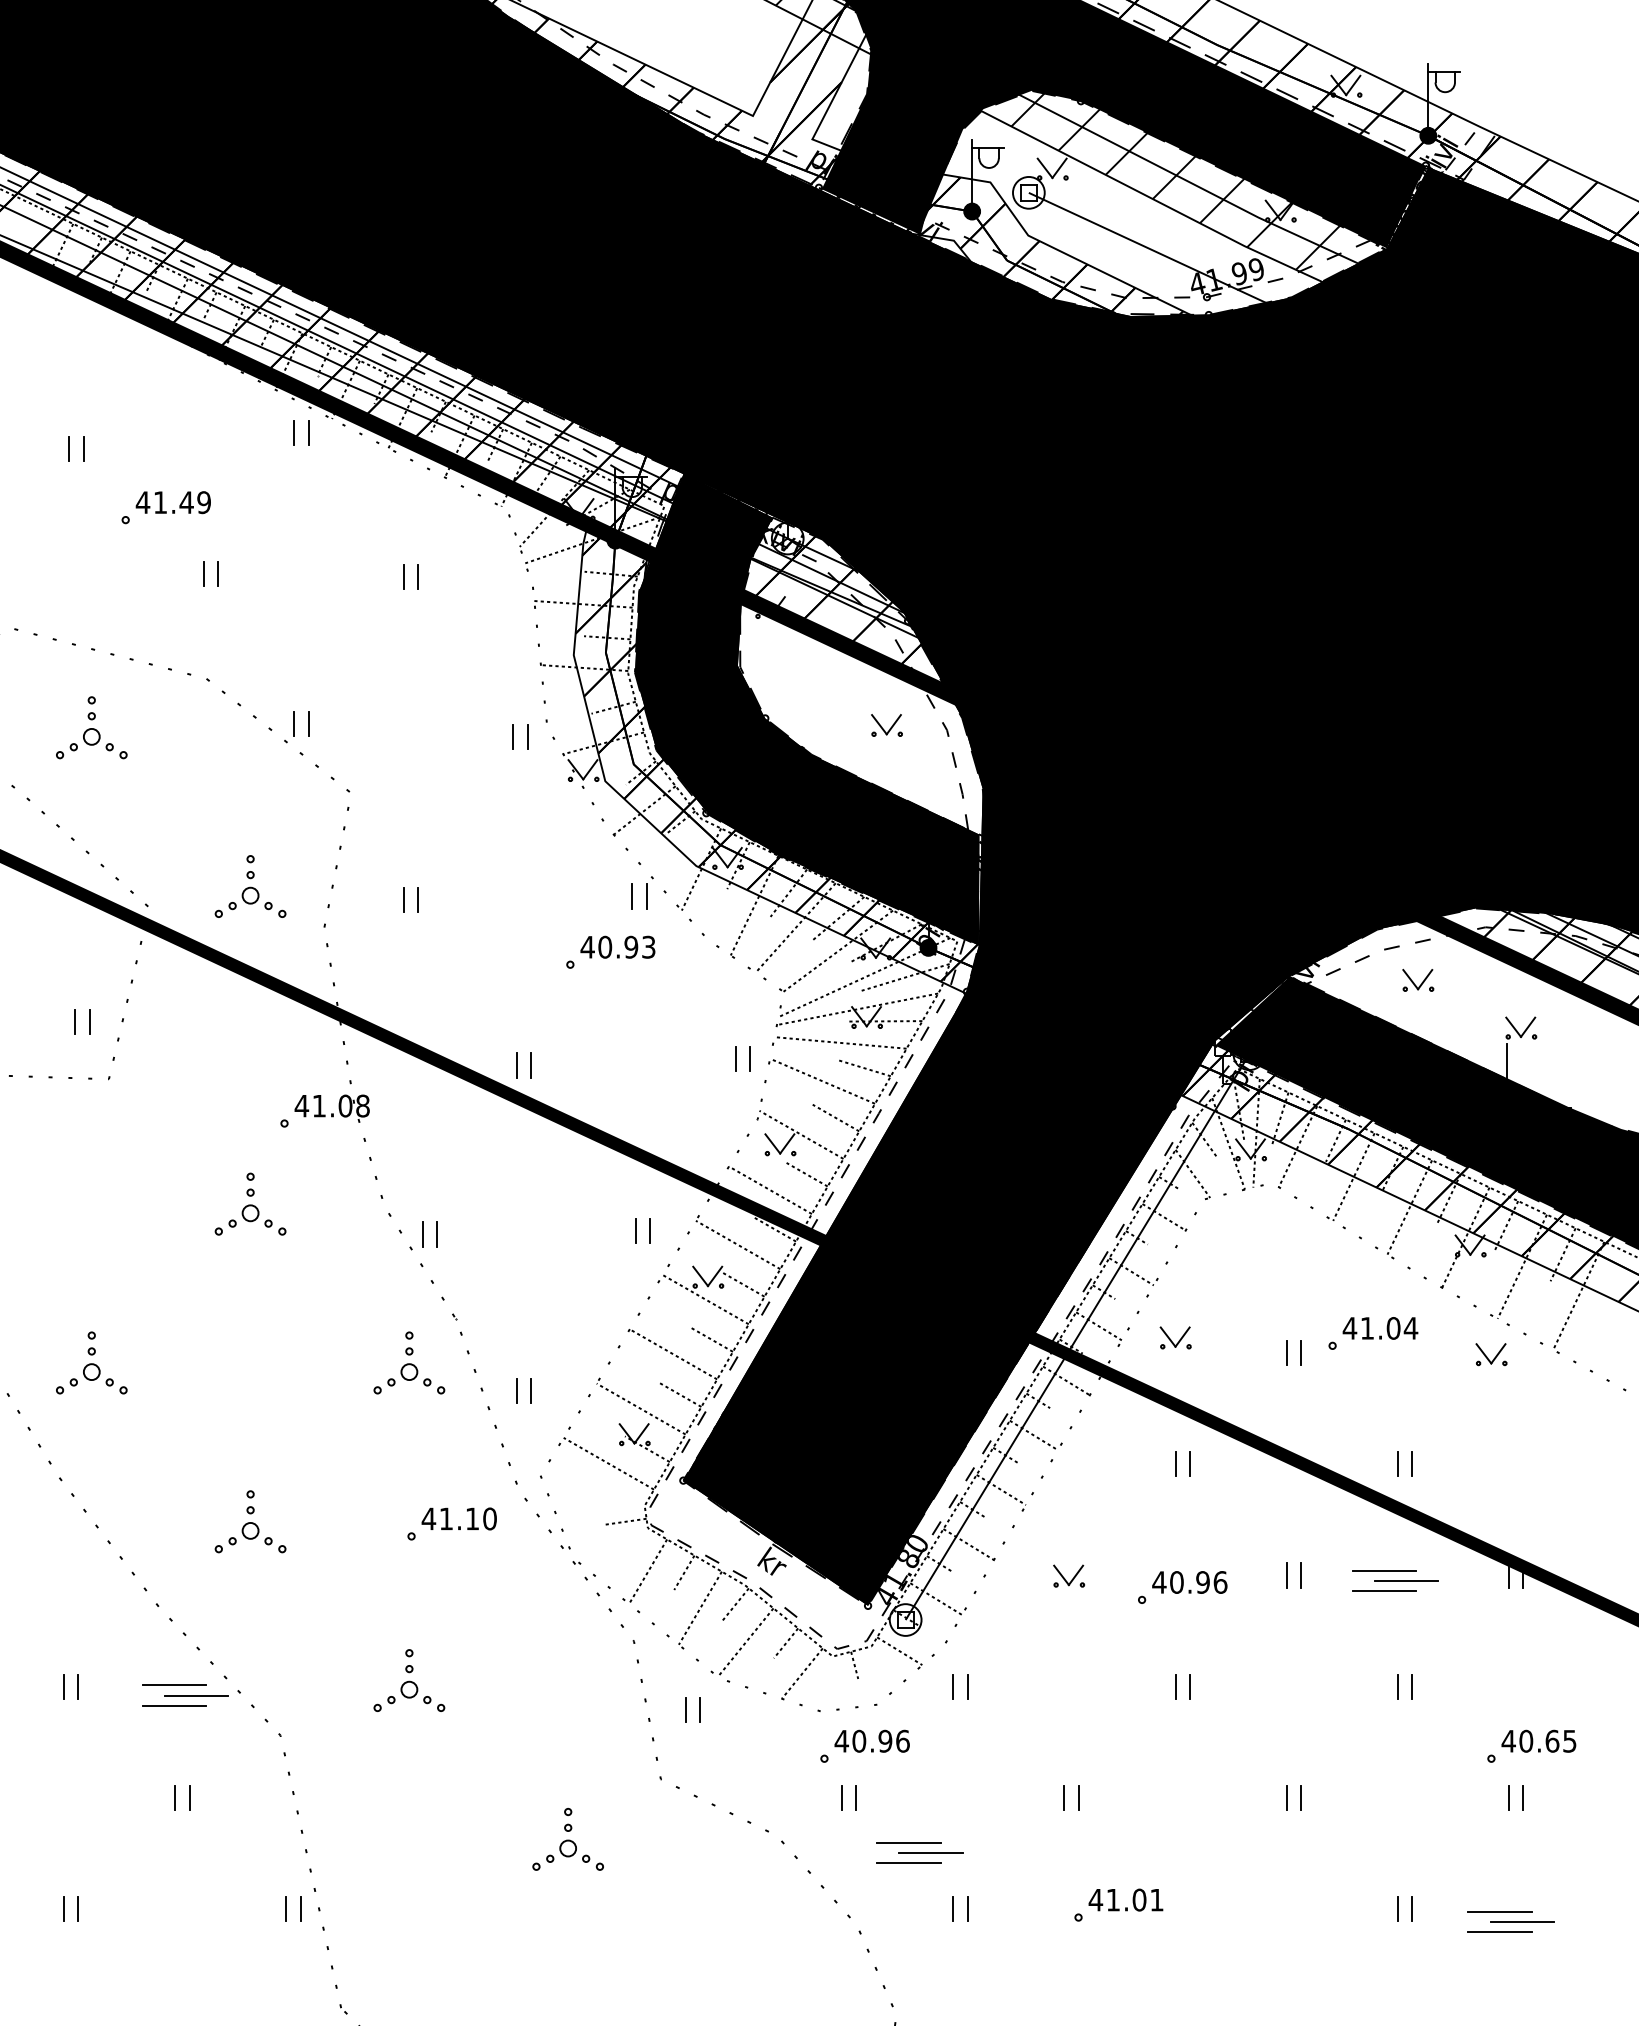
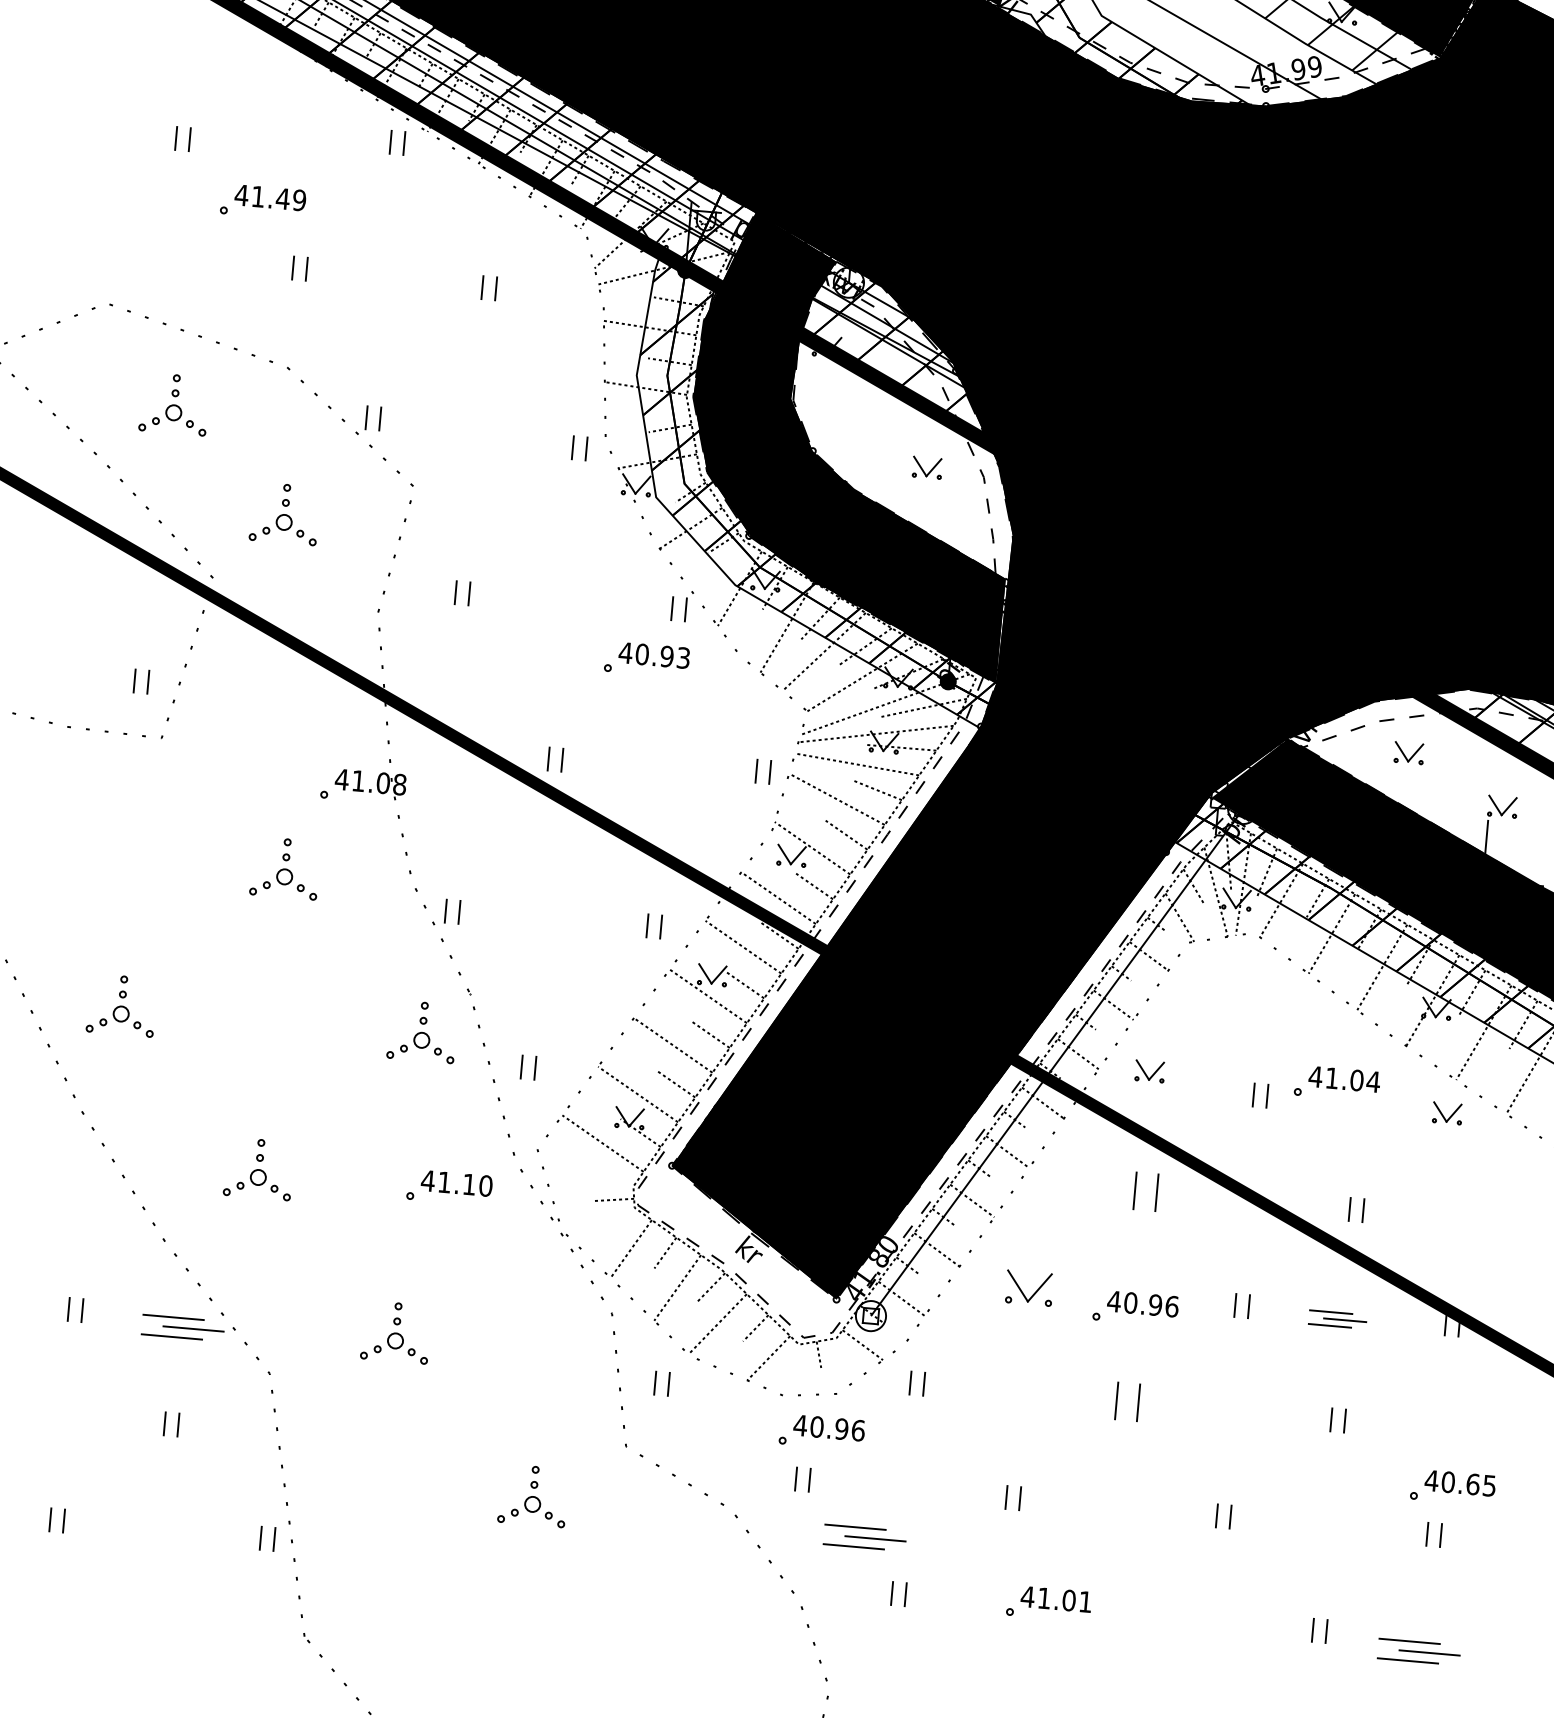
part: (250, 886) -> (284, 513), moved
part: (1182, 1463) -> (1145, 1190), size x1.6
part: (1068, 1575) -> (1028, 1287), size x1.6
part: (1395, 1580) -> (1337, 1319), size x0.7
part: (1182, 1686) -> (1127, 1401), size x1.6

